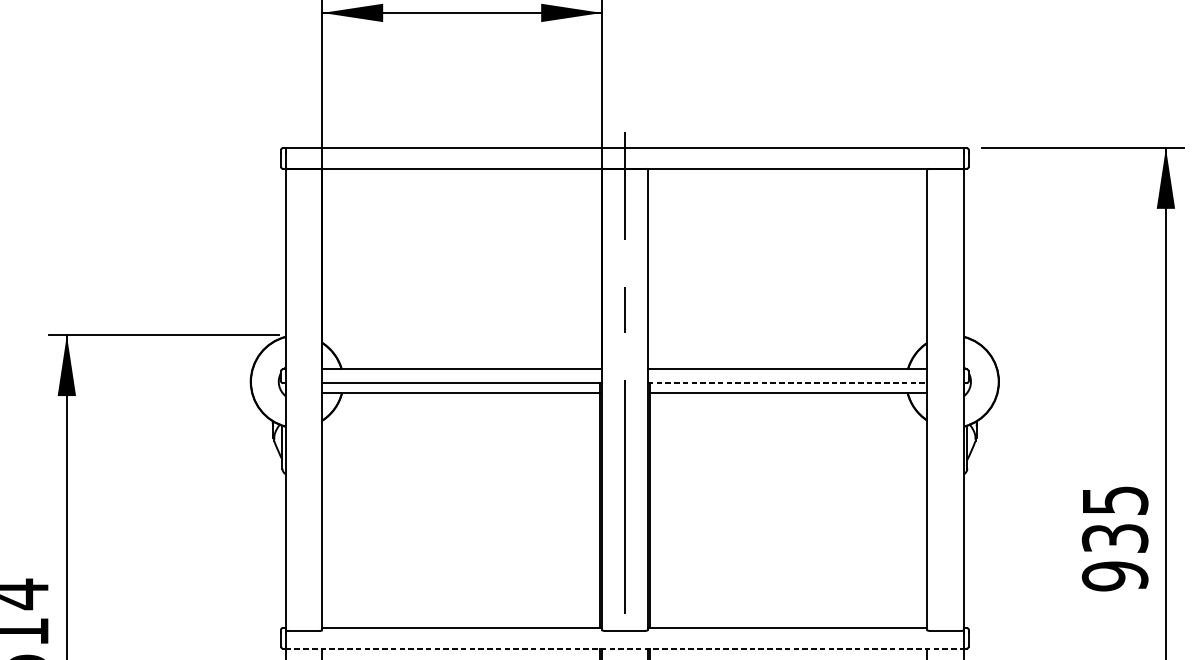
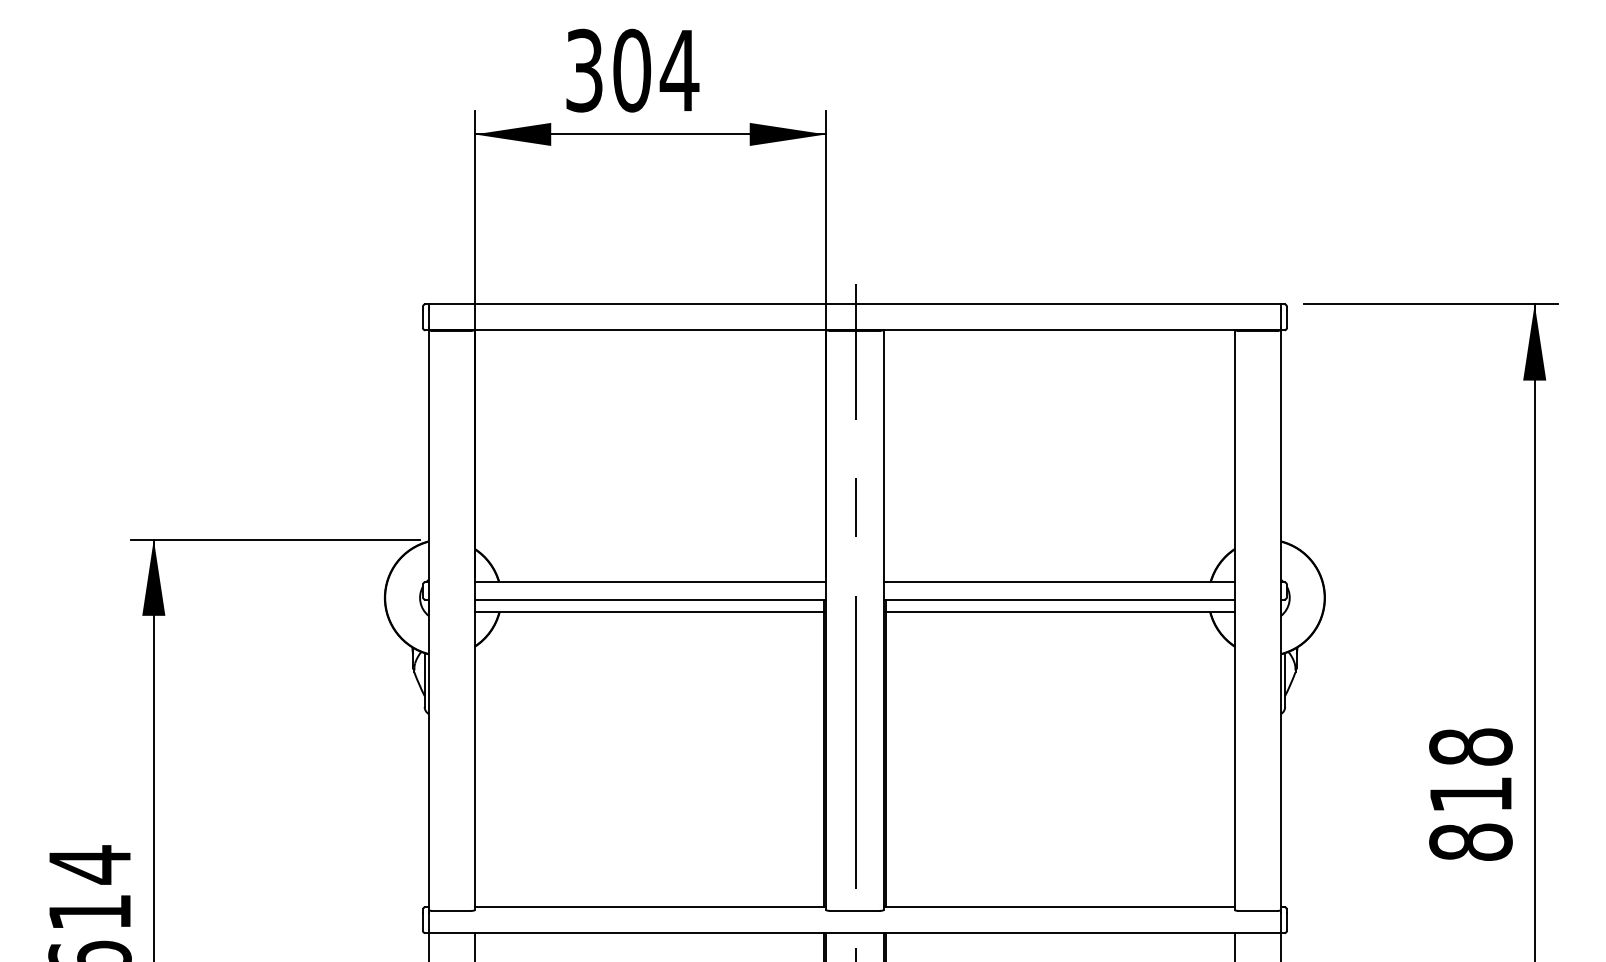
line: (787, 383) -> (1059, 599), dashed -> solid
text: (1114, 538) -> (1470, 794), 935 -> 818
line: (625, 648) -> (855, 933), dashed -> solid

